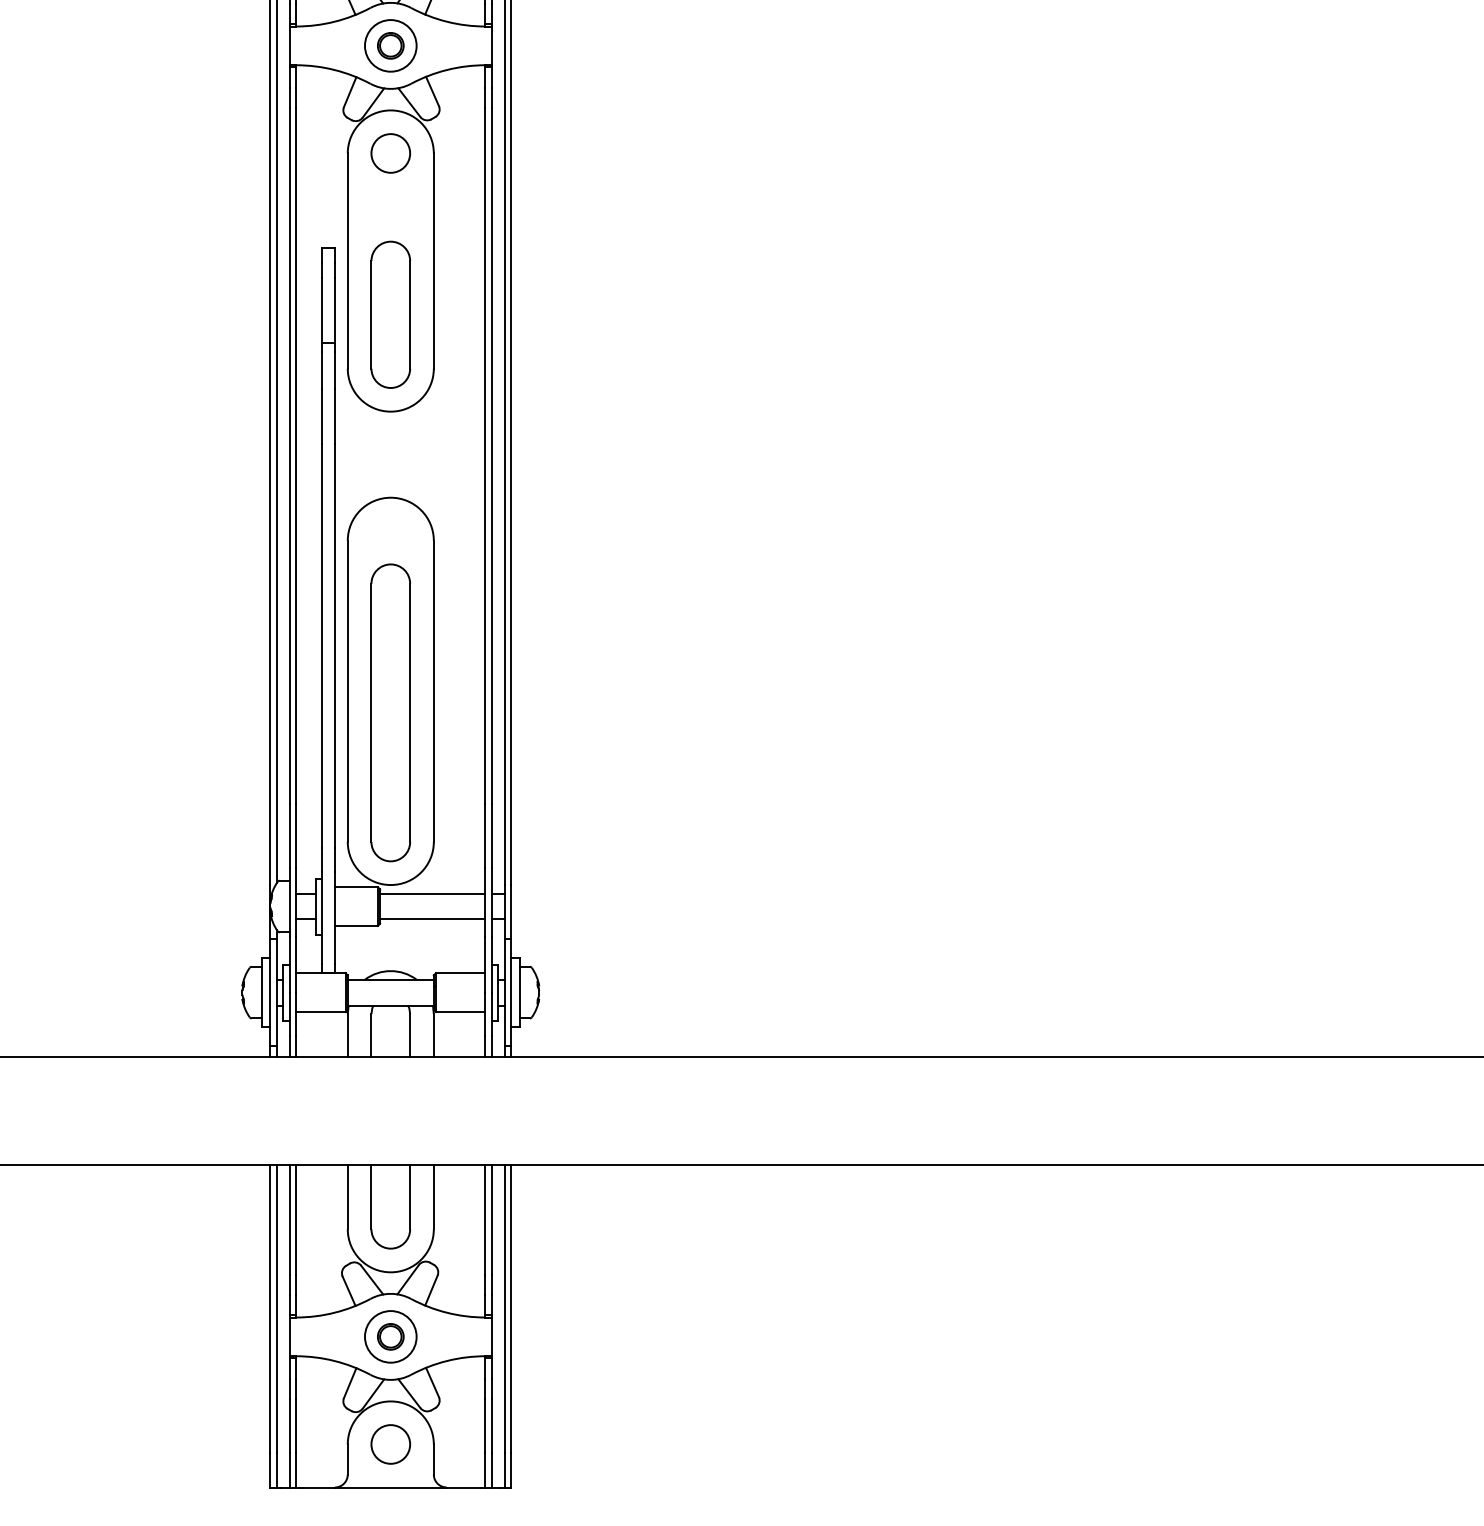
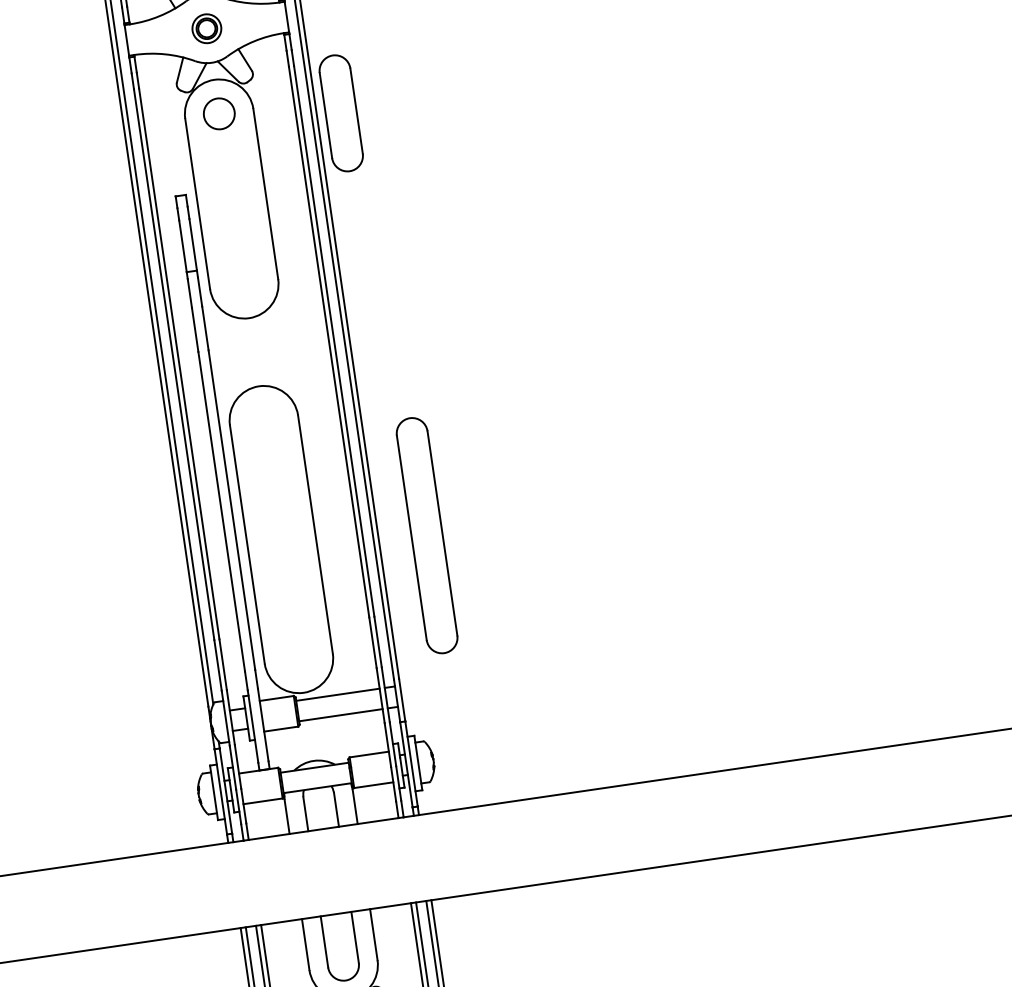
circle: (390, 45) -> (206, 28), size x0.7
part: (390, 314) -> (340, 113), moved
part: (390, 712) -> (426, 535), moved

